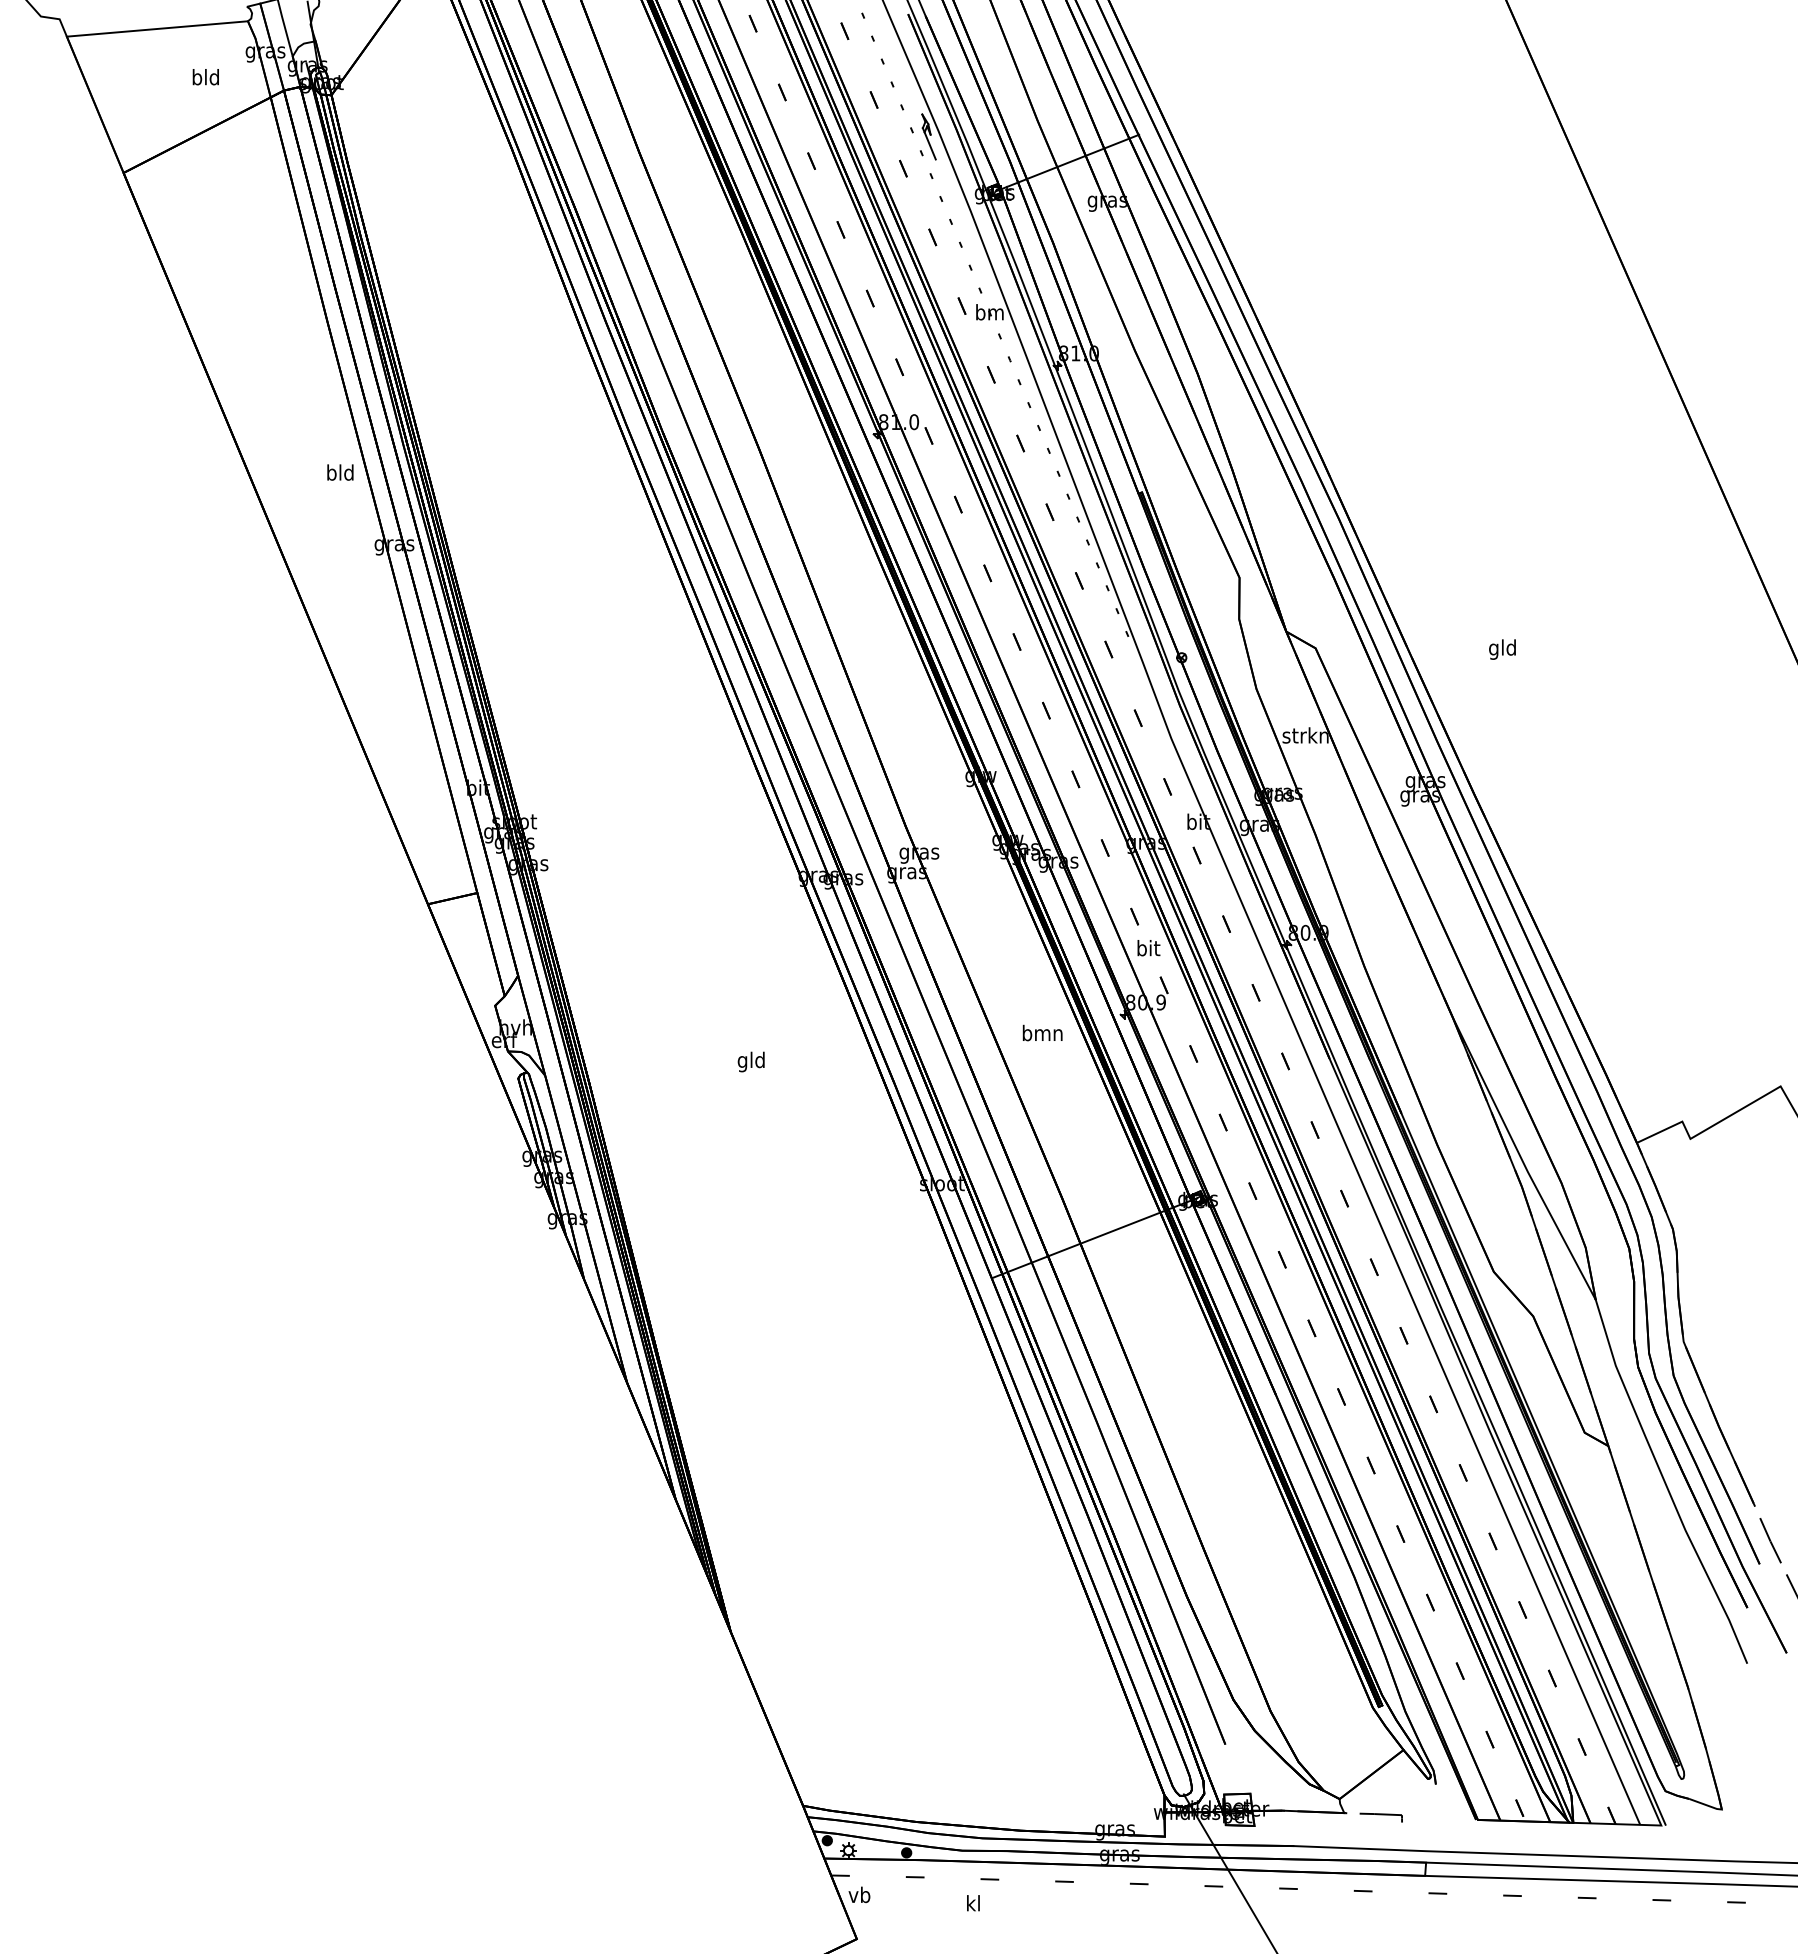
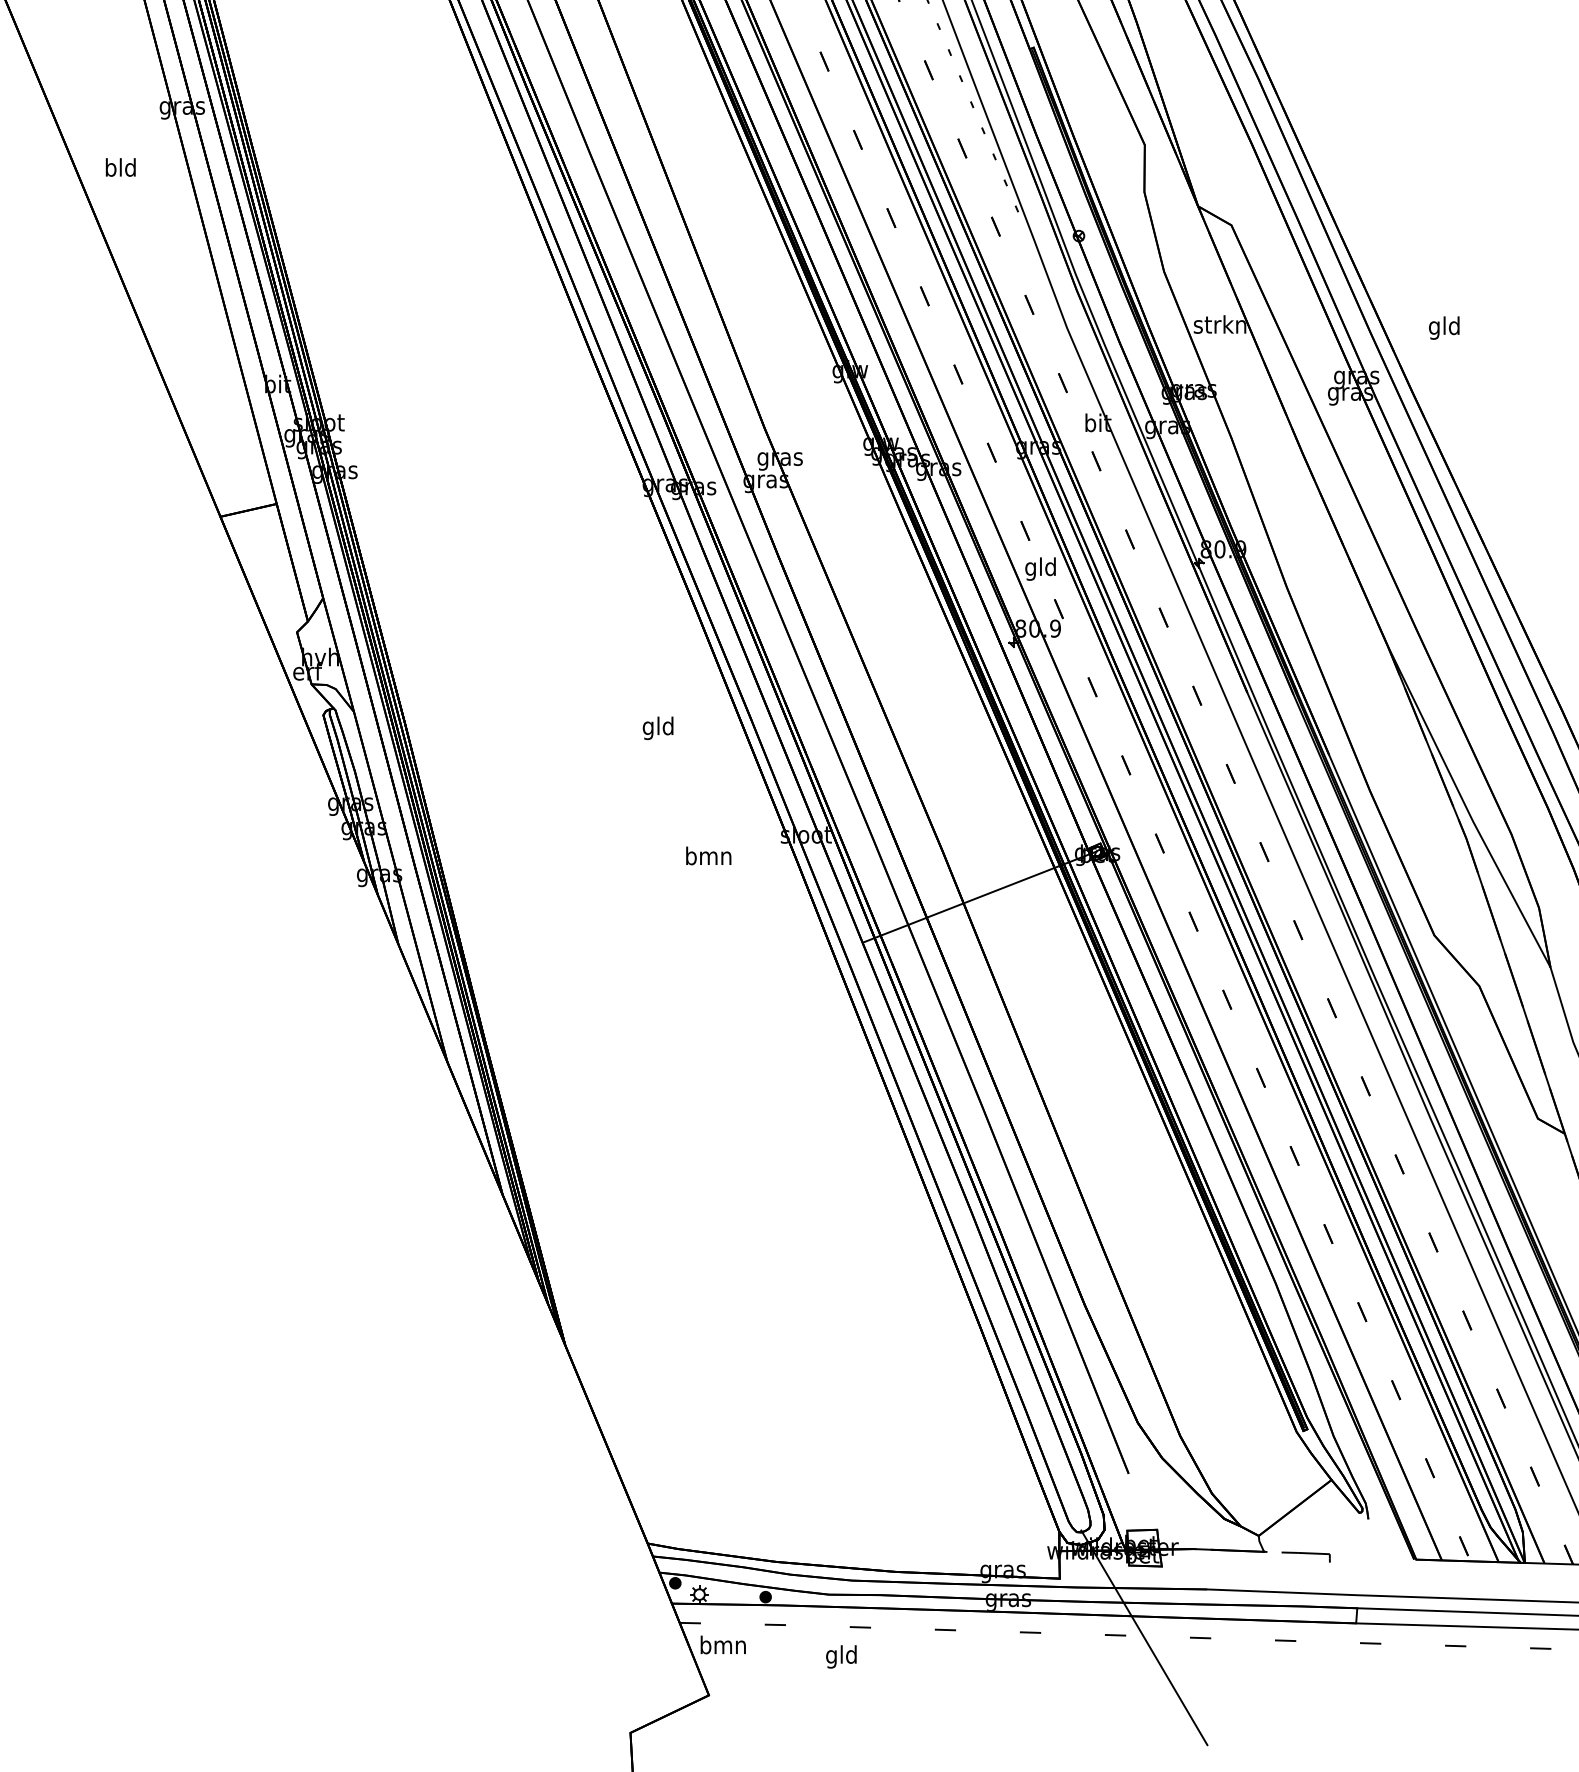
text: (340, 472) -> (120, 167), moved
text: (1502, 649) -> (1444, 327), moved
text: (1147, 950) -> (1039, 569), bit -> gld
text: (1042, 1032) -> (708, 855), moved
text: (750, 1061) -> (657, 727), moved
text: (868, 1894) -> (722, 1644), vb -> bmn
text: (972, 1905) -> (840, 1657), kl -> gld

